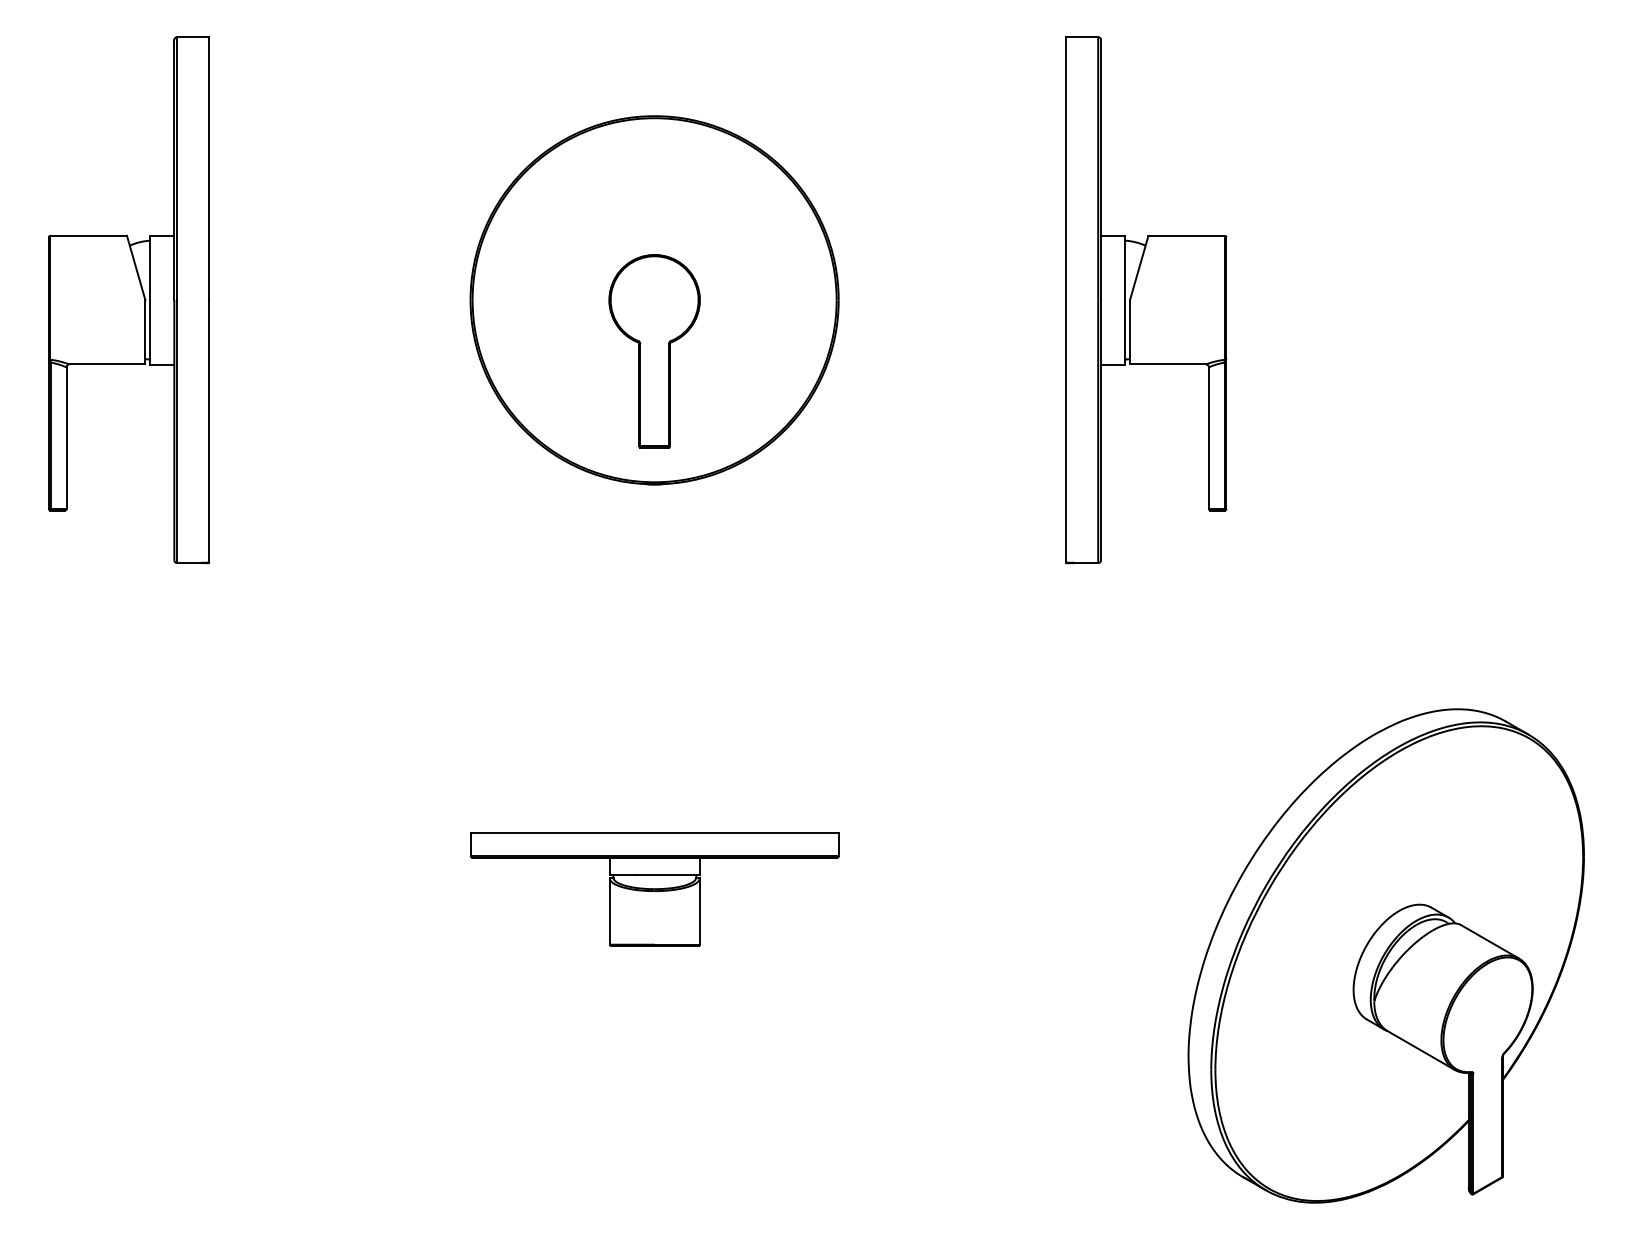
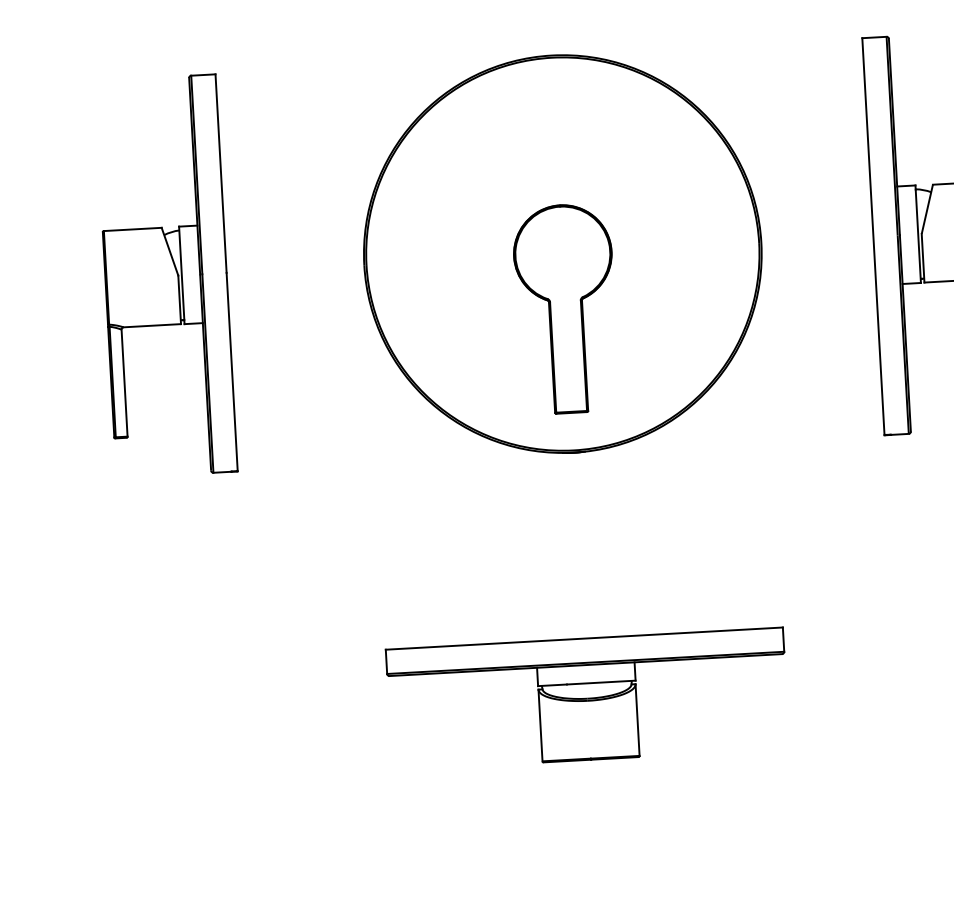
part: (654, 300) -> (562, 254), size x1.43
part: (654, 889) -> (587, 699), size x1.43

